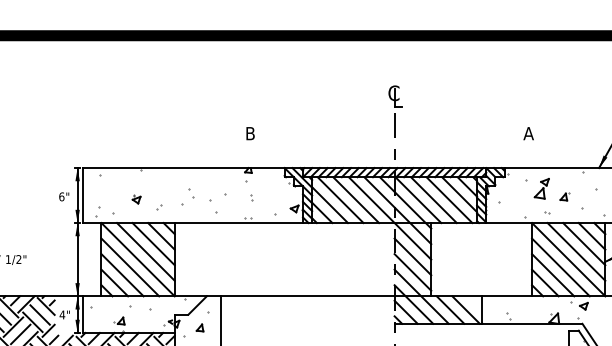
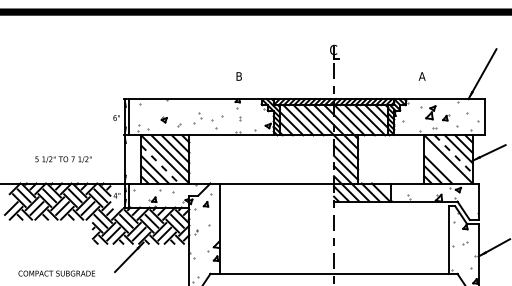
line: (576, 252) -> (453, 154), solid -> dashed
line: (130, 267) -> (160, 164), solid -> dashed
line: (561, 267) -> (443, 164), removed

